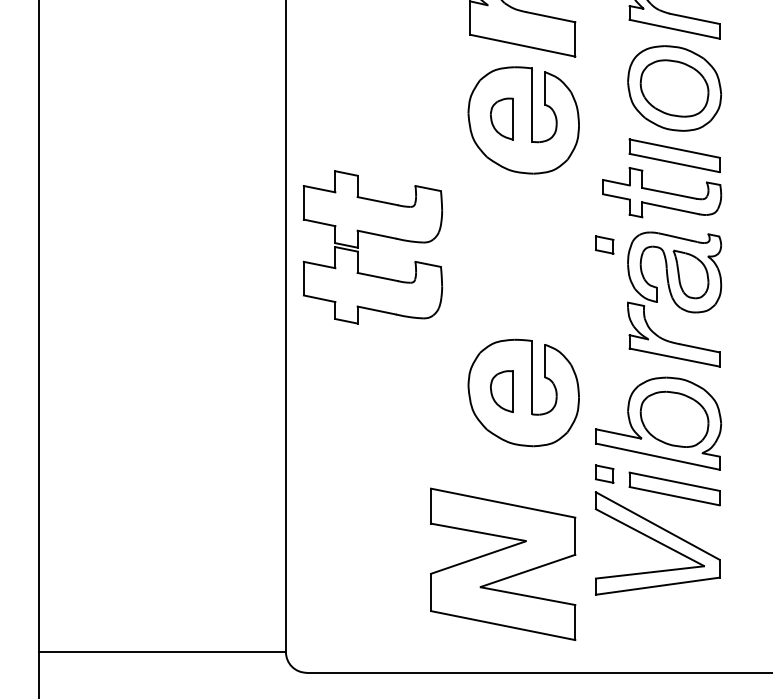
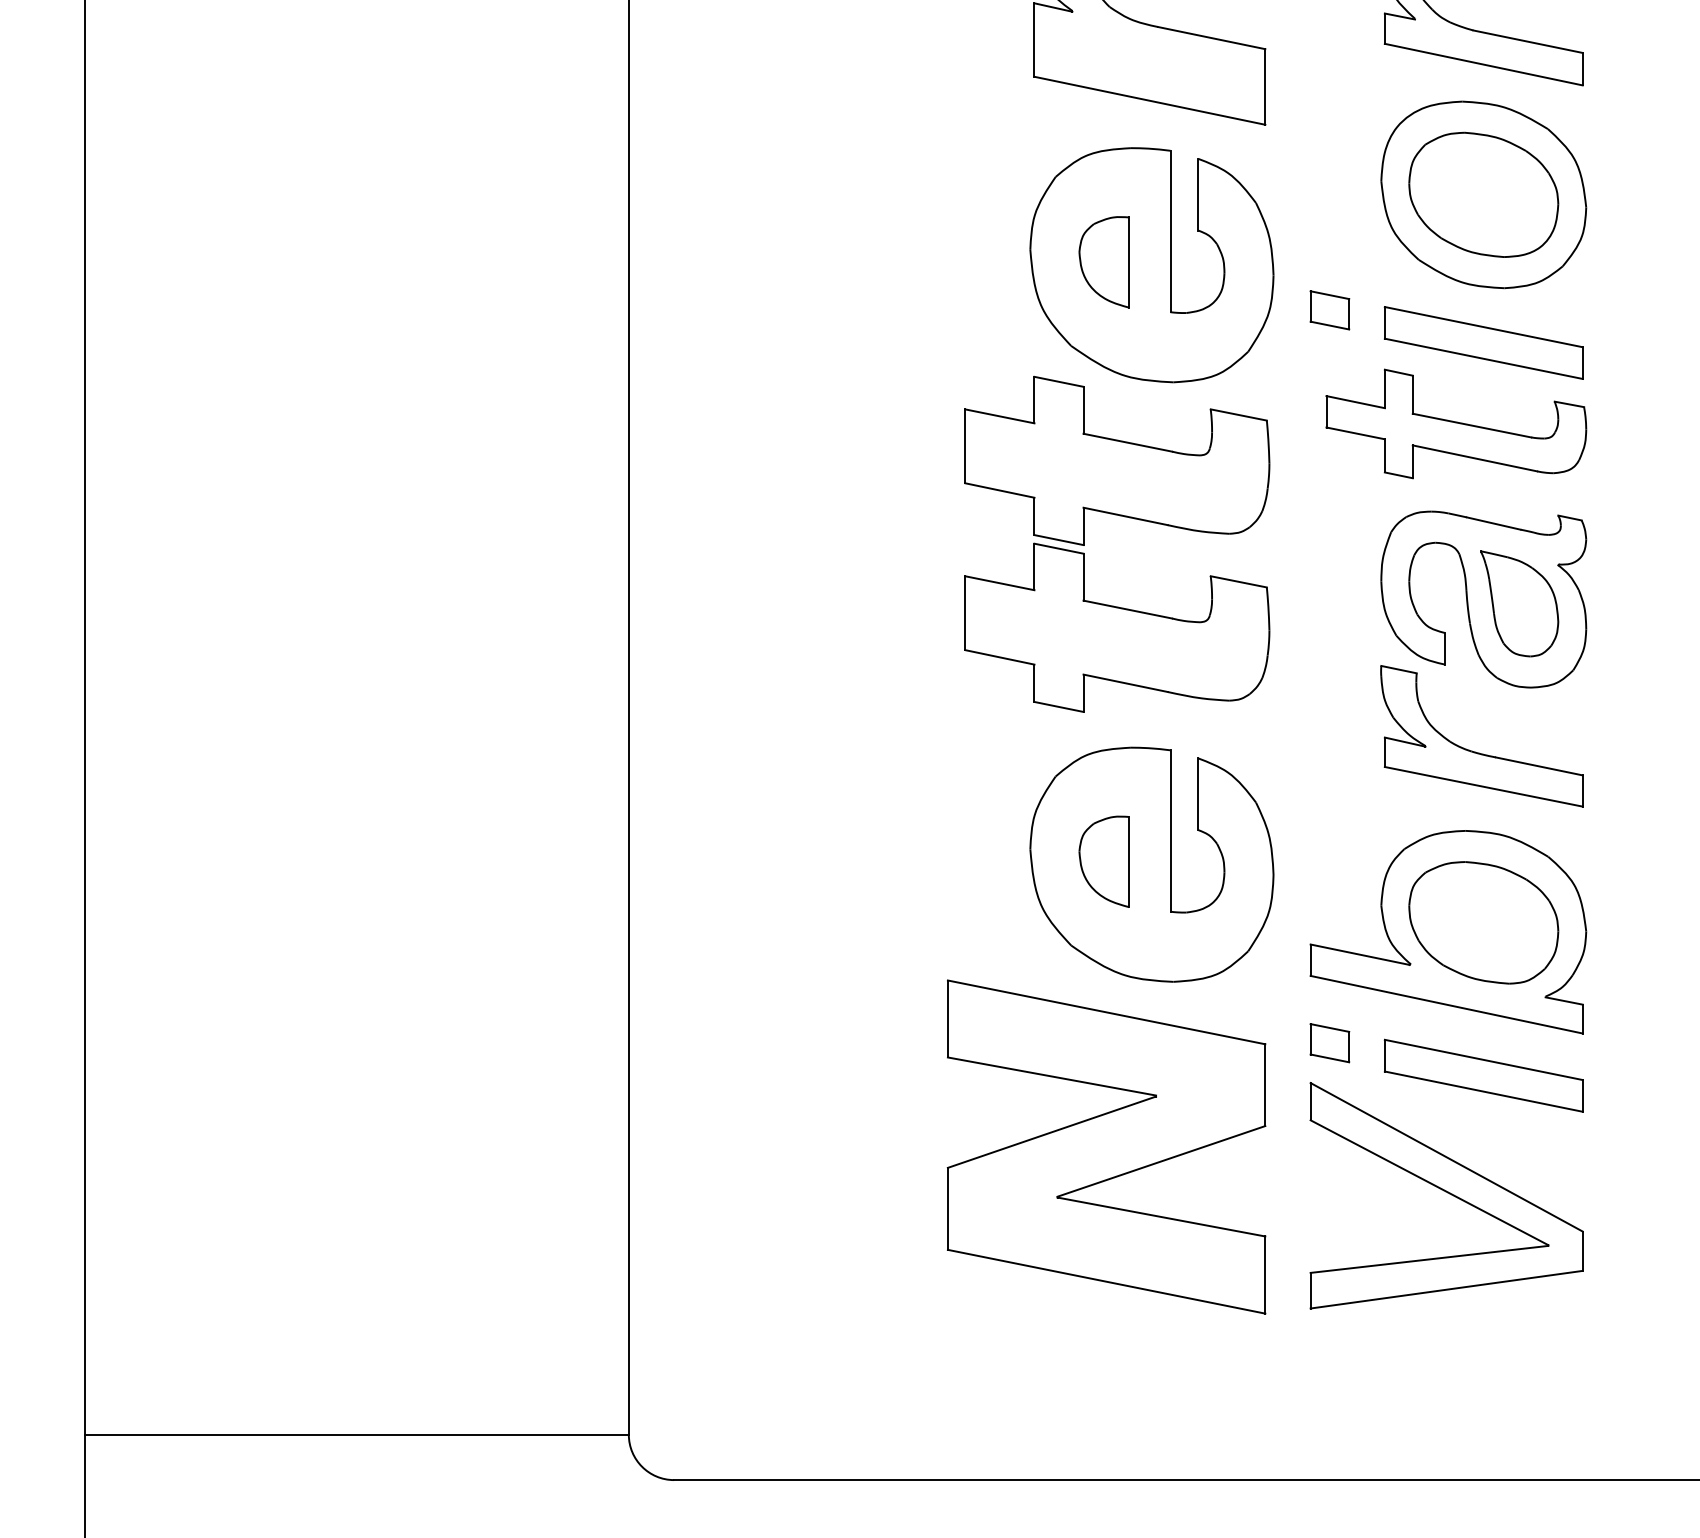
part: (374, 235) -> (1120, 518), moved
part: (604, 244) -> (1329, 309), moved
part: (503, 563) -> (1107, 1145), moved

